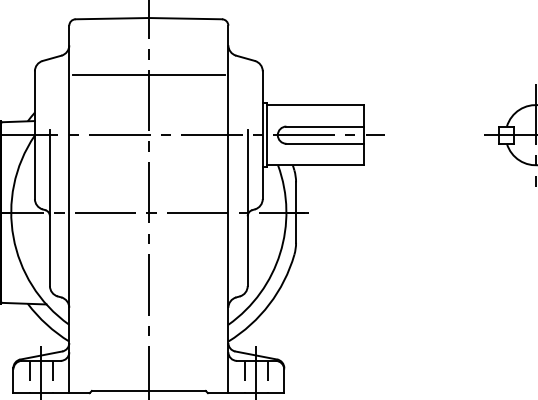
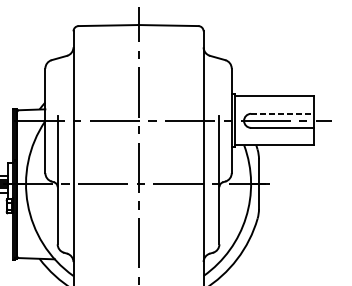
line: (148, 74) -> (138, 71), removed
line: (325, 126) -> (283, 113), solid -> dashed

